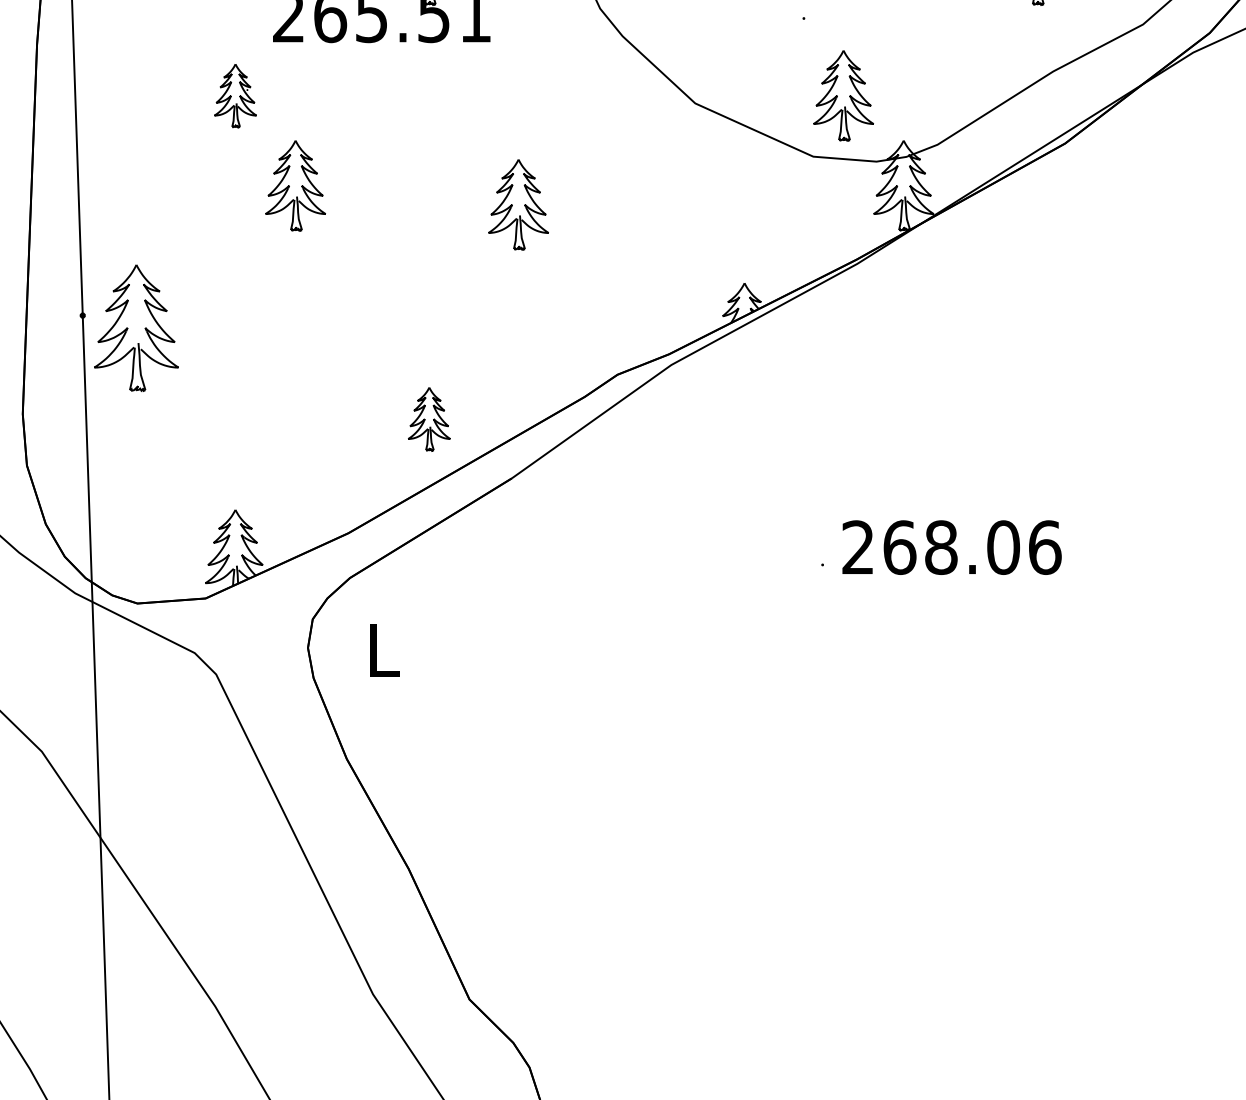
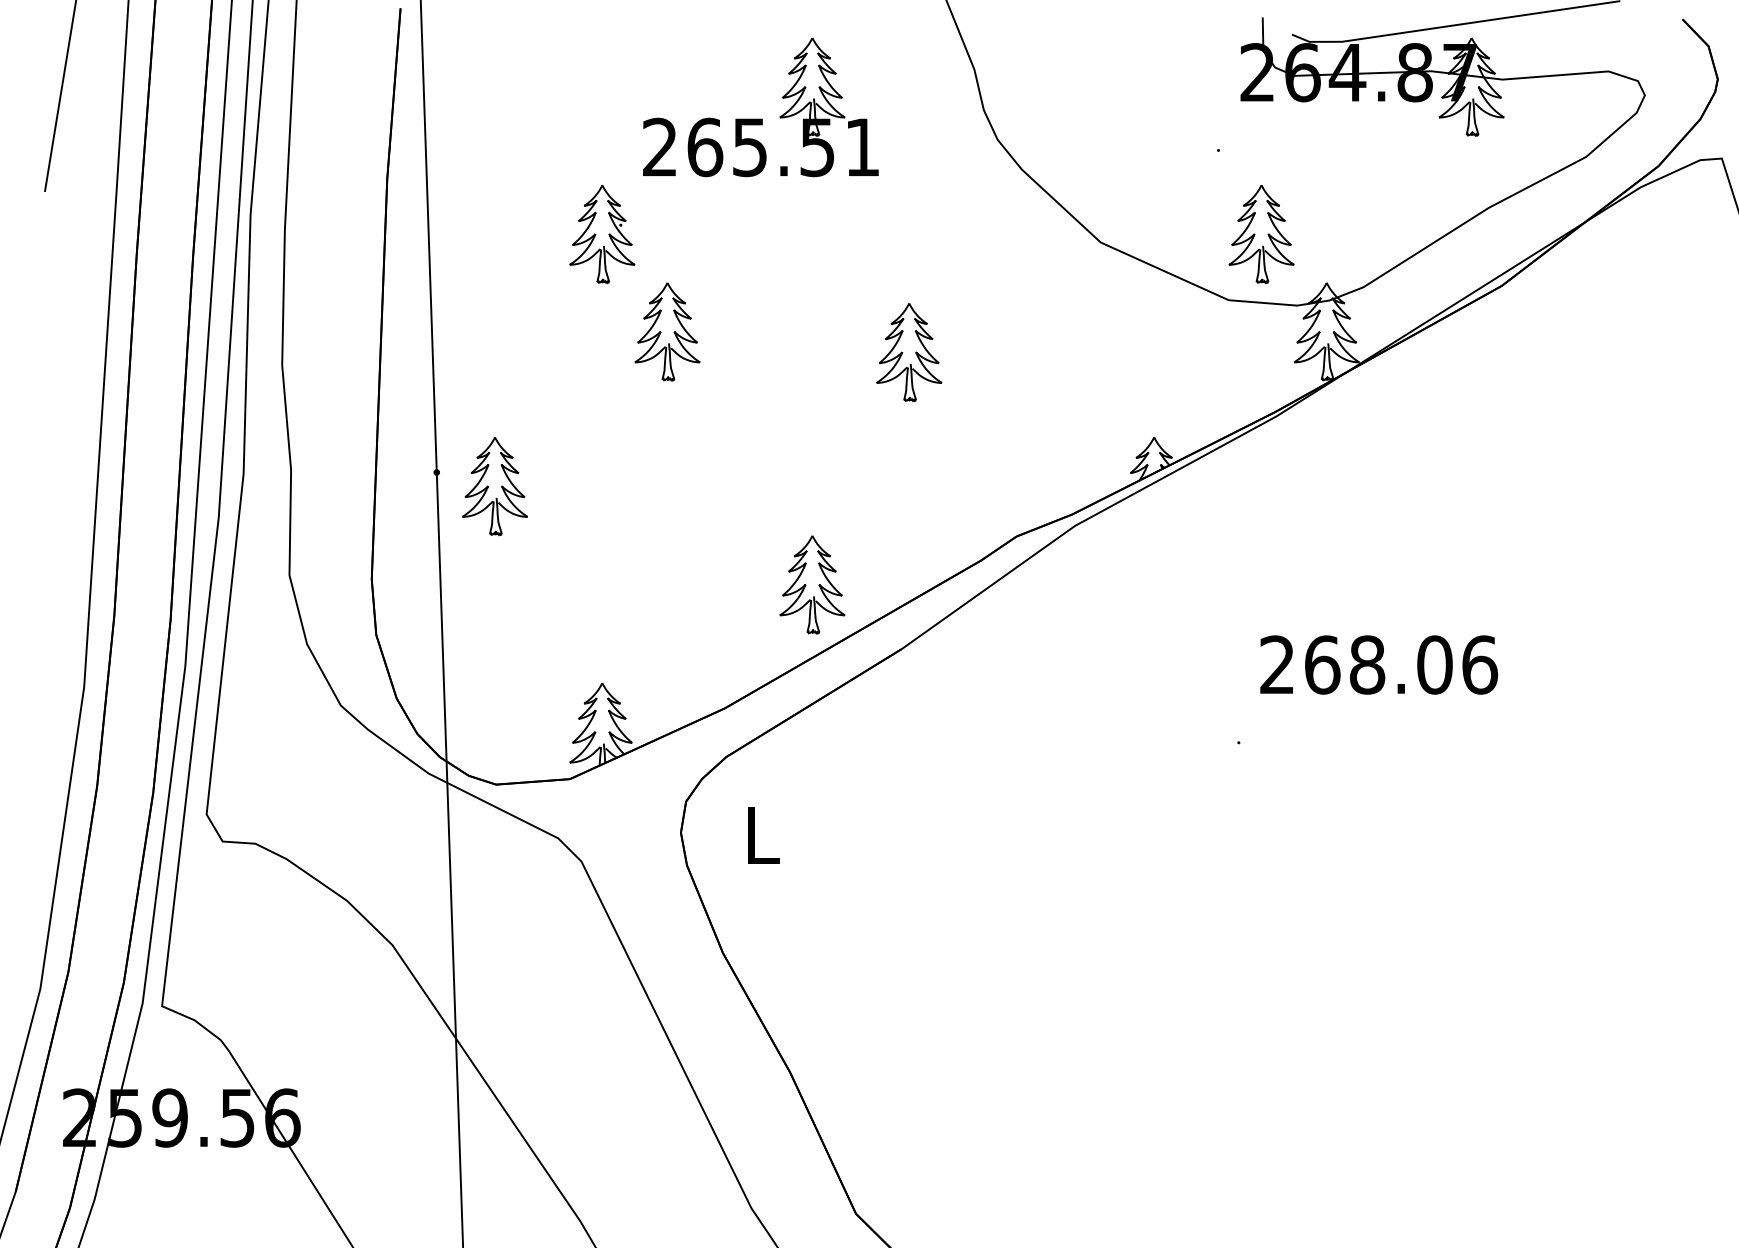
part: (235, 96) -> (602, 234), size x1.43
part: (136, 328) -> (494, 486), size x0.71
part: (429, 418) -> (812, 584), size x1.43
text: (952, 547) -> (1379, 664), moved

